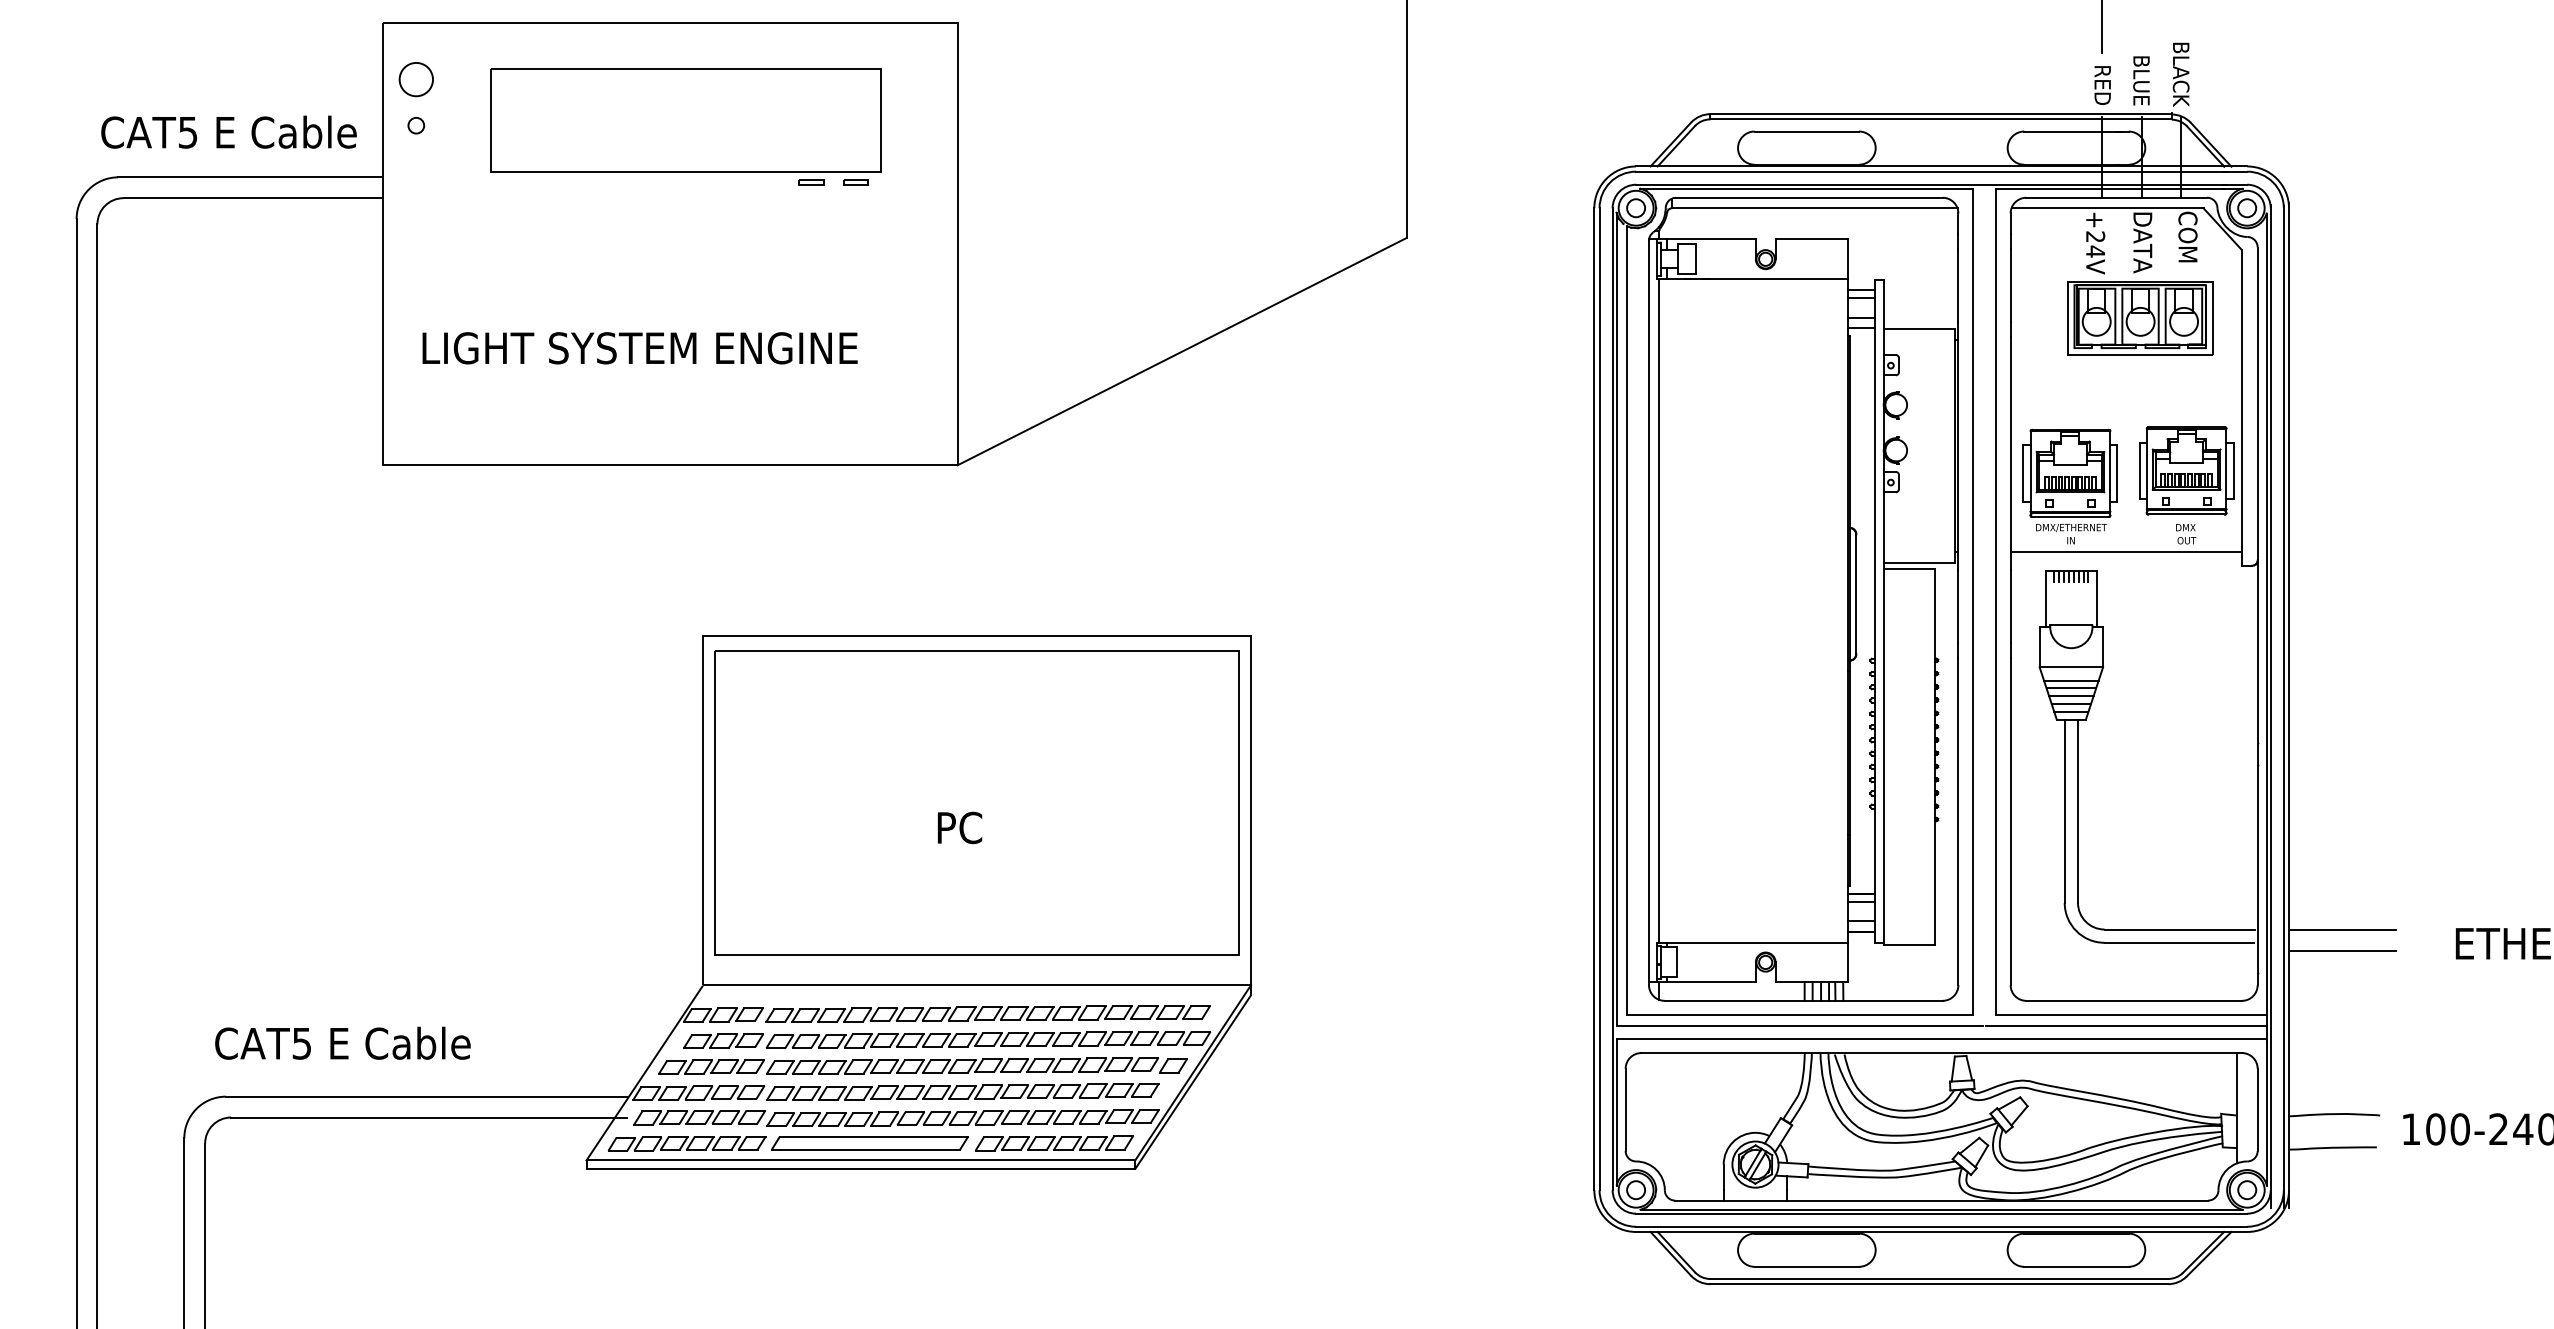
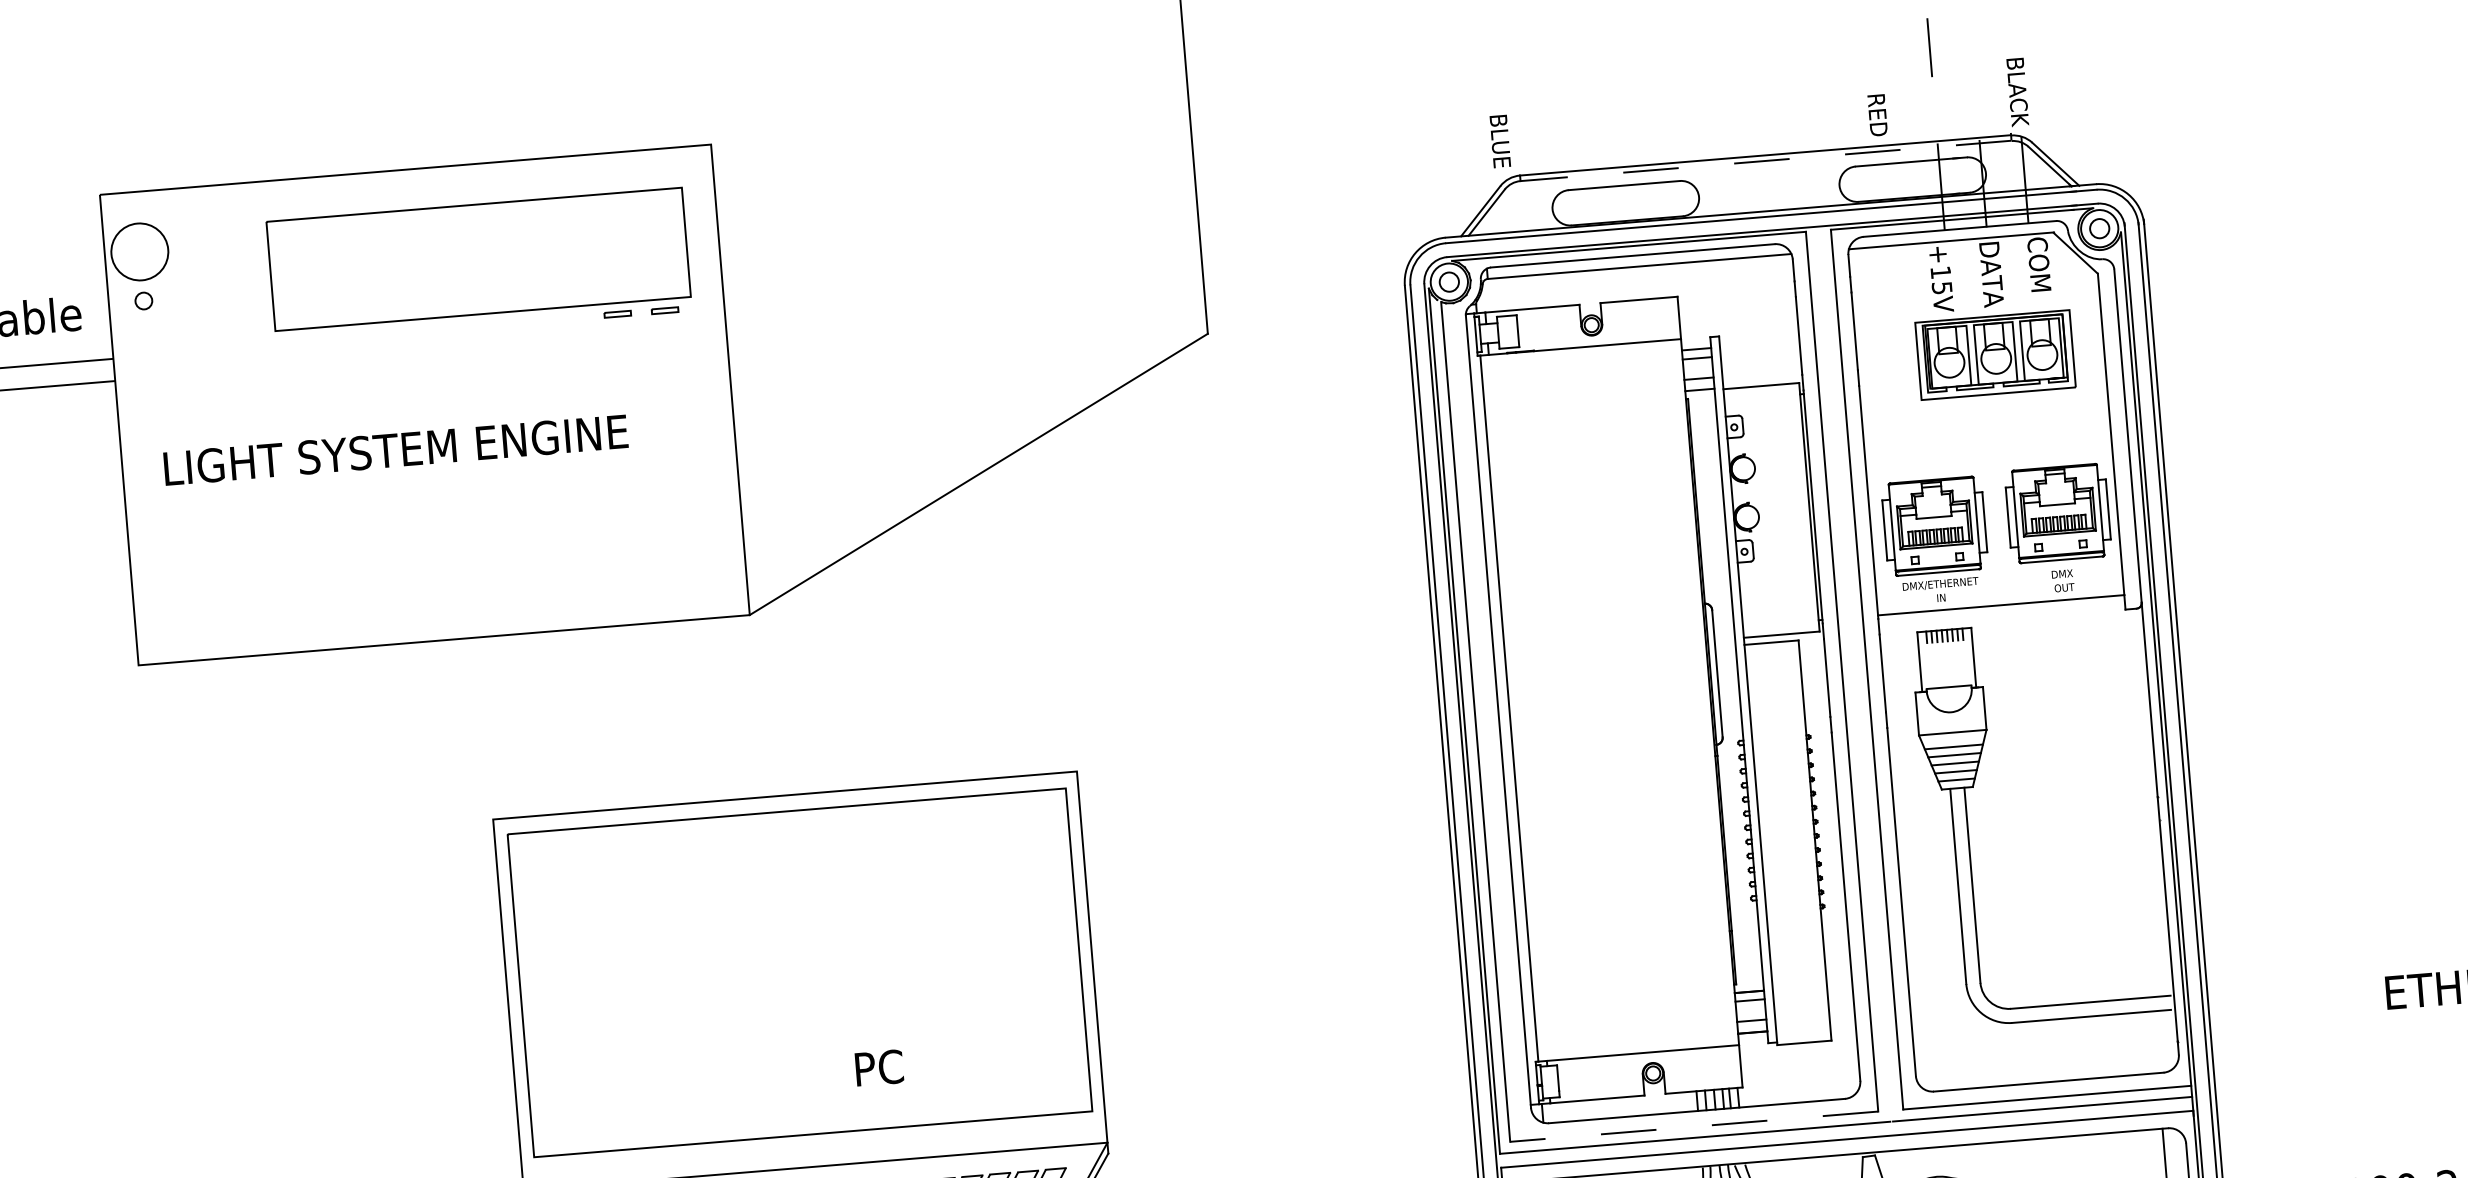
circle: (416, 79) -> (140, 251), size x1.6
text: (2141, 80) -> (1500, 141), moved
text: (2102, 85) -> (1877, 115), moved
line: (1940, 119) -> (1765, 161), solid -> dashed
part: (685, 126) -> (478, 265), moved
text: (2095, 244) -> (1941, 280), +24V -> +15V
text: (639, 348) -> (395, 450), moved
text: (959, 827) -> (878, 1067), moved
line: (2342, 929) -> (2264, 987), removed
line: (2342, 950) -> (2266, 1010), removed
line: (1799, 1015) -> (1693, 1127), solid -> dashed

